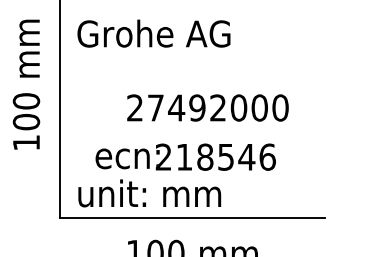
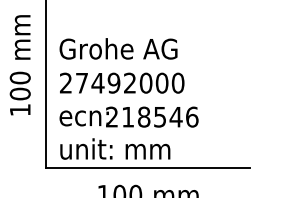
text: (153, 33) -> (118, 48), moved
text: (208, 107) -> (122, 82), moved
text: (185, 156) -> (128, 116), moved

